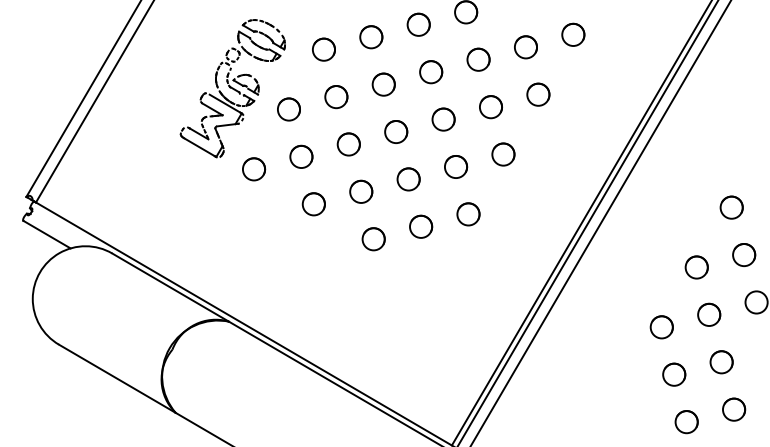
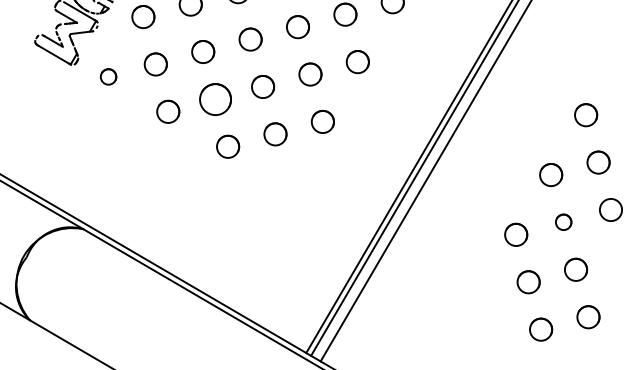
circle: (254, 169) -> (108, 77), size x0.7
circle: (361, 191) -> (215, 99), size x1.4
circle: (709, 314) -> (563, 222), size x0.7

